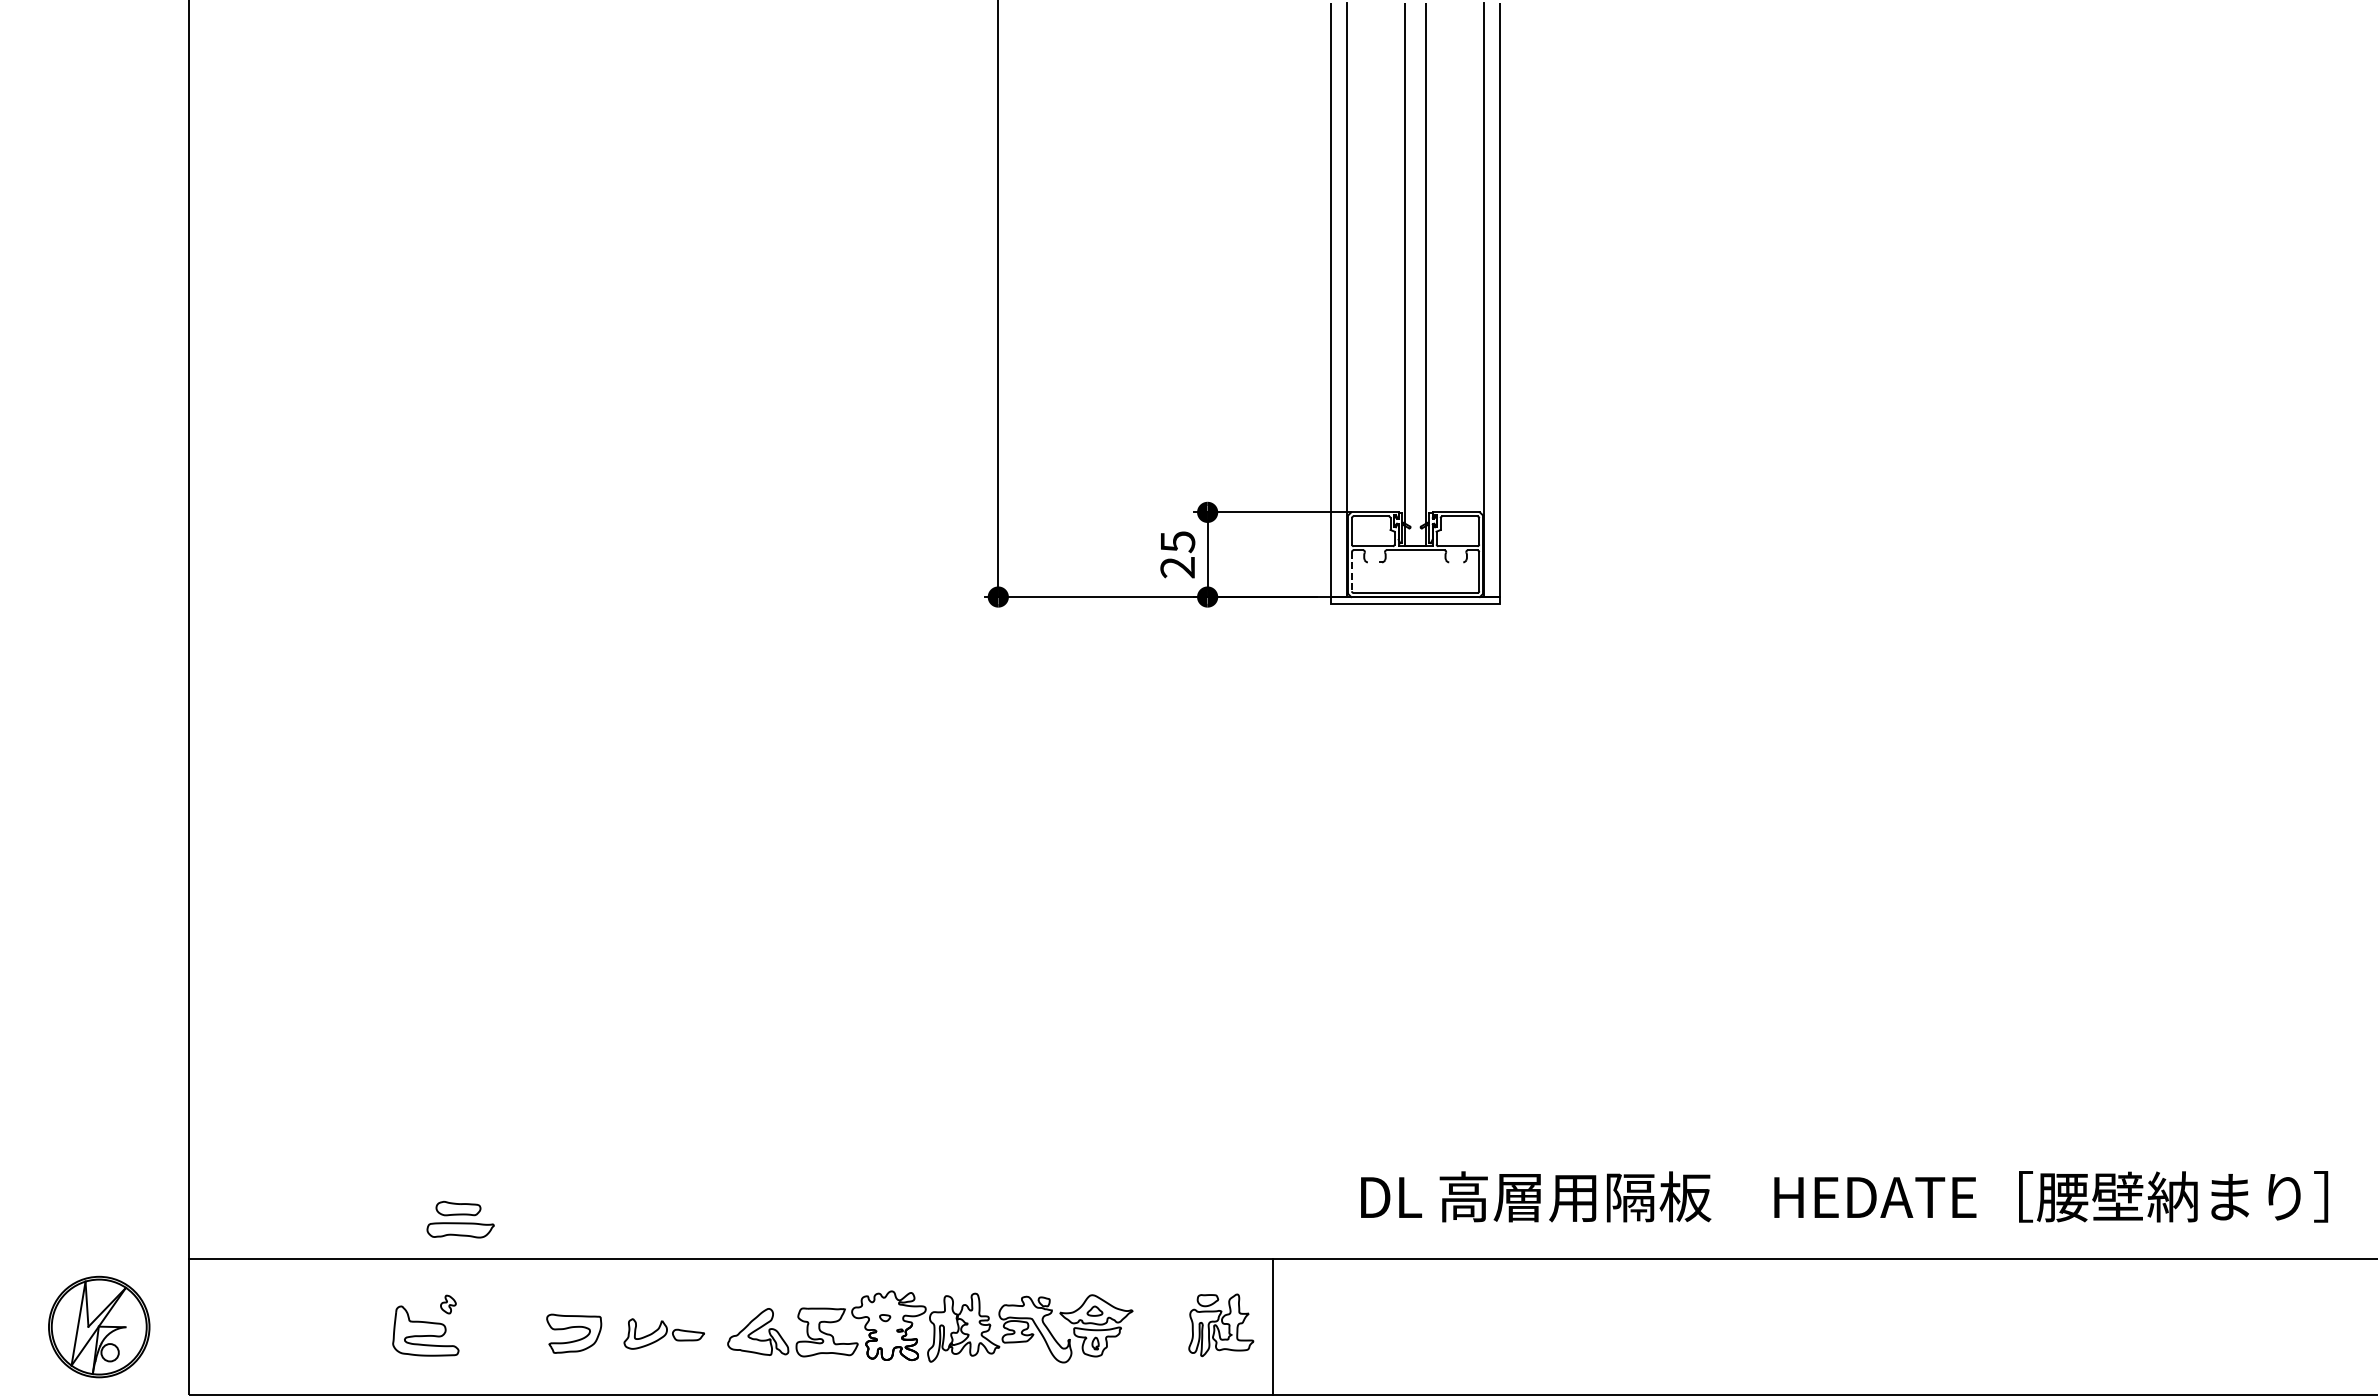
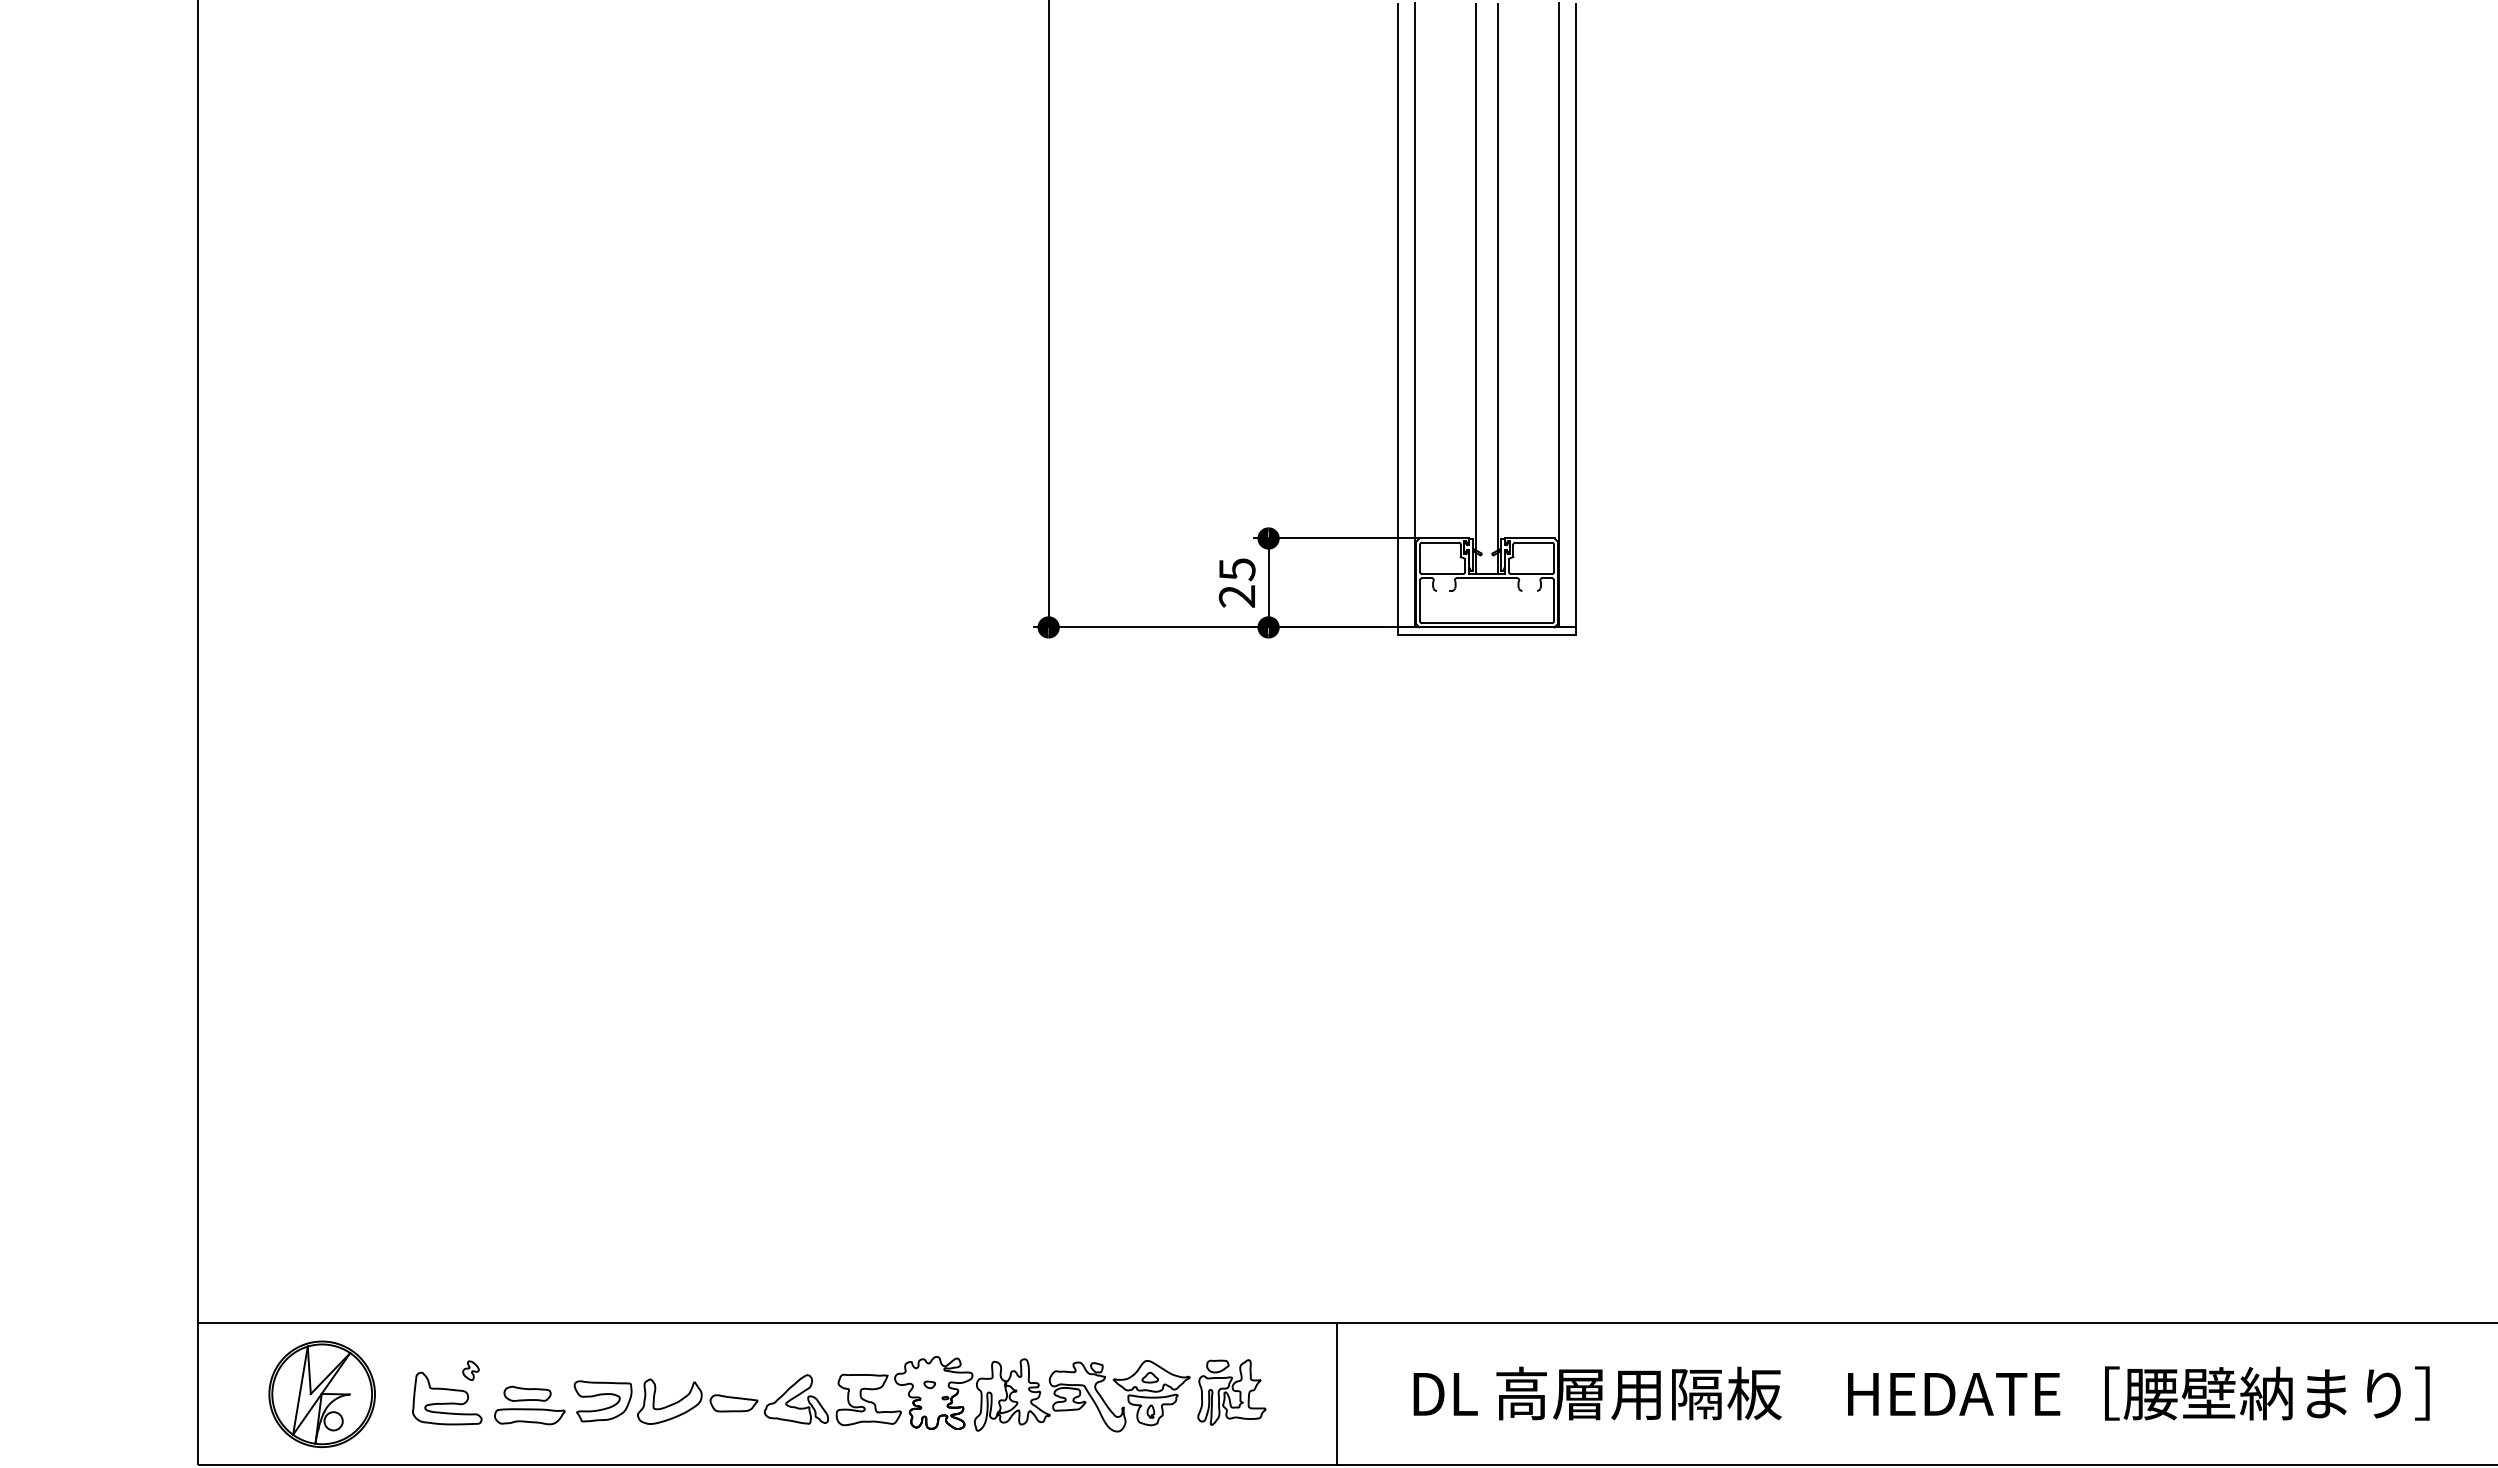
line: (1352, 571) -> (1420, 600), dashed -> solid
text: (1844, 1196) -> (1921, 1393), moved
part: (460, 1219) -> (529, 1405), moved
part: (1220, 1325) -> (1231, 1392), moved
part: (98, 1326) -> (321, 1393), moved
part: (664, 1333) -> (697, 1401), size x1.43

